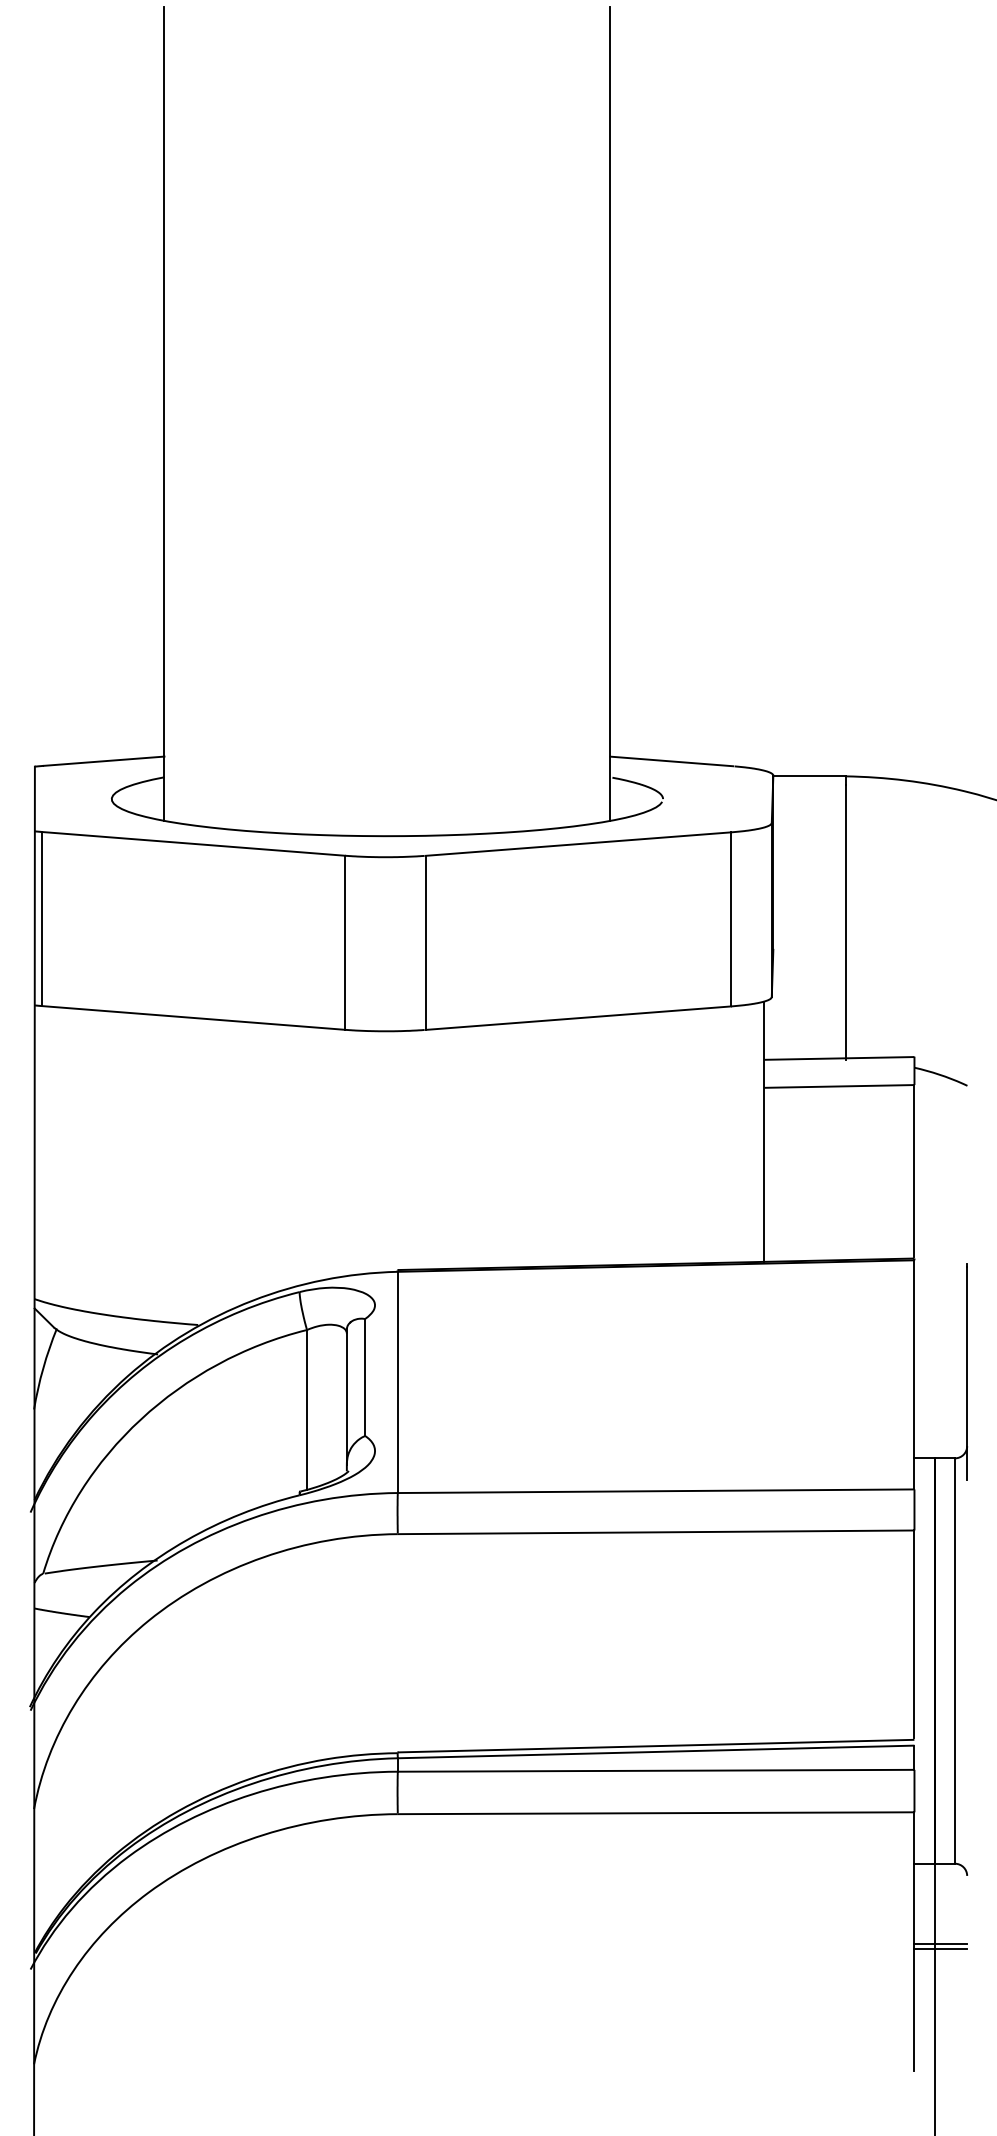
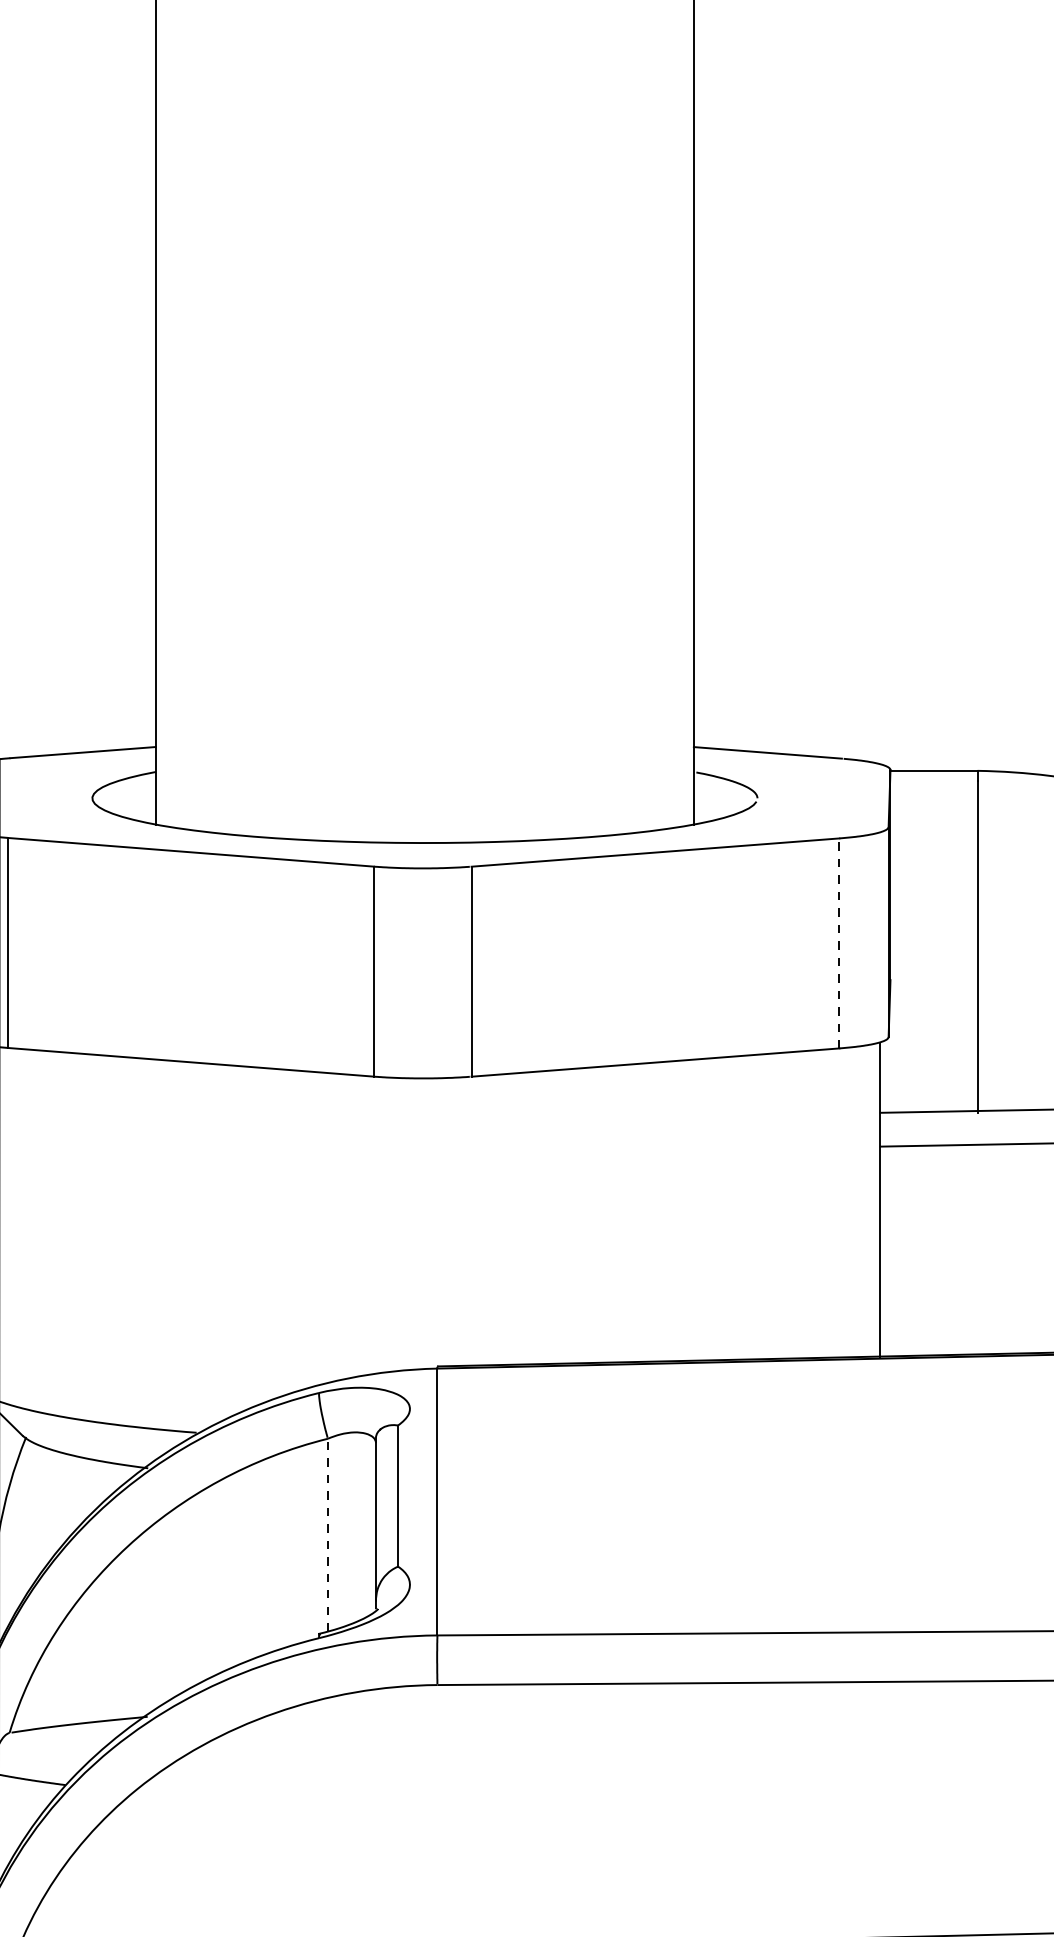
line: (730, 918) -> (838, 942), solid -> dashed
line: (307, 1409) -> (328, 1534), solid -> dashed

